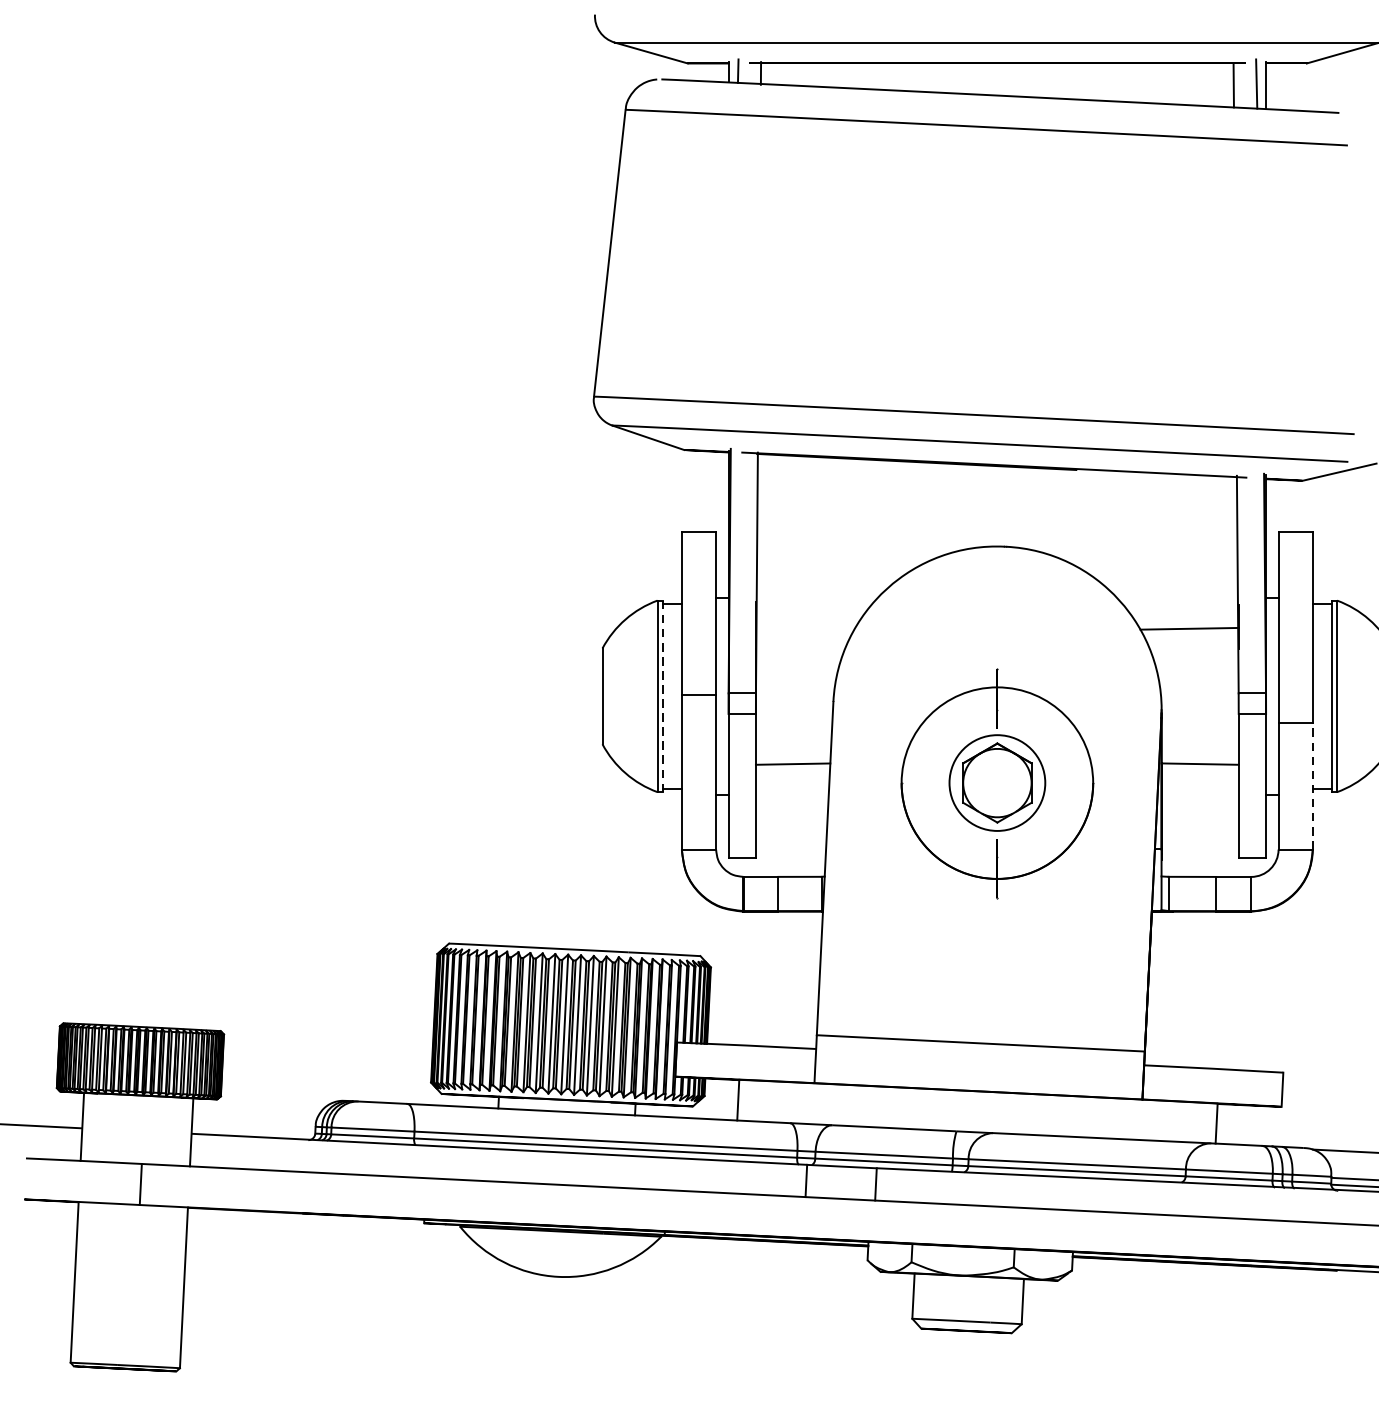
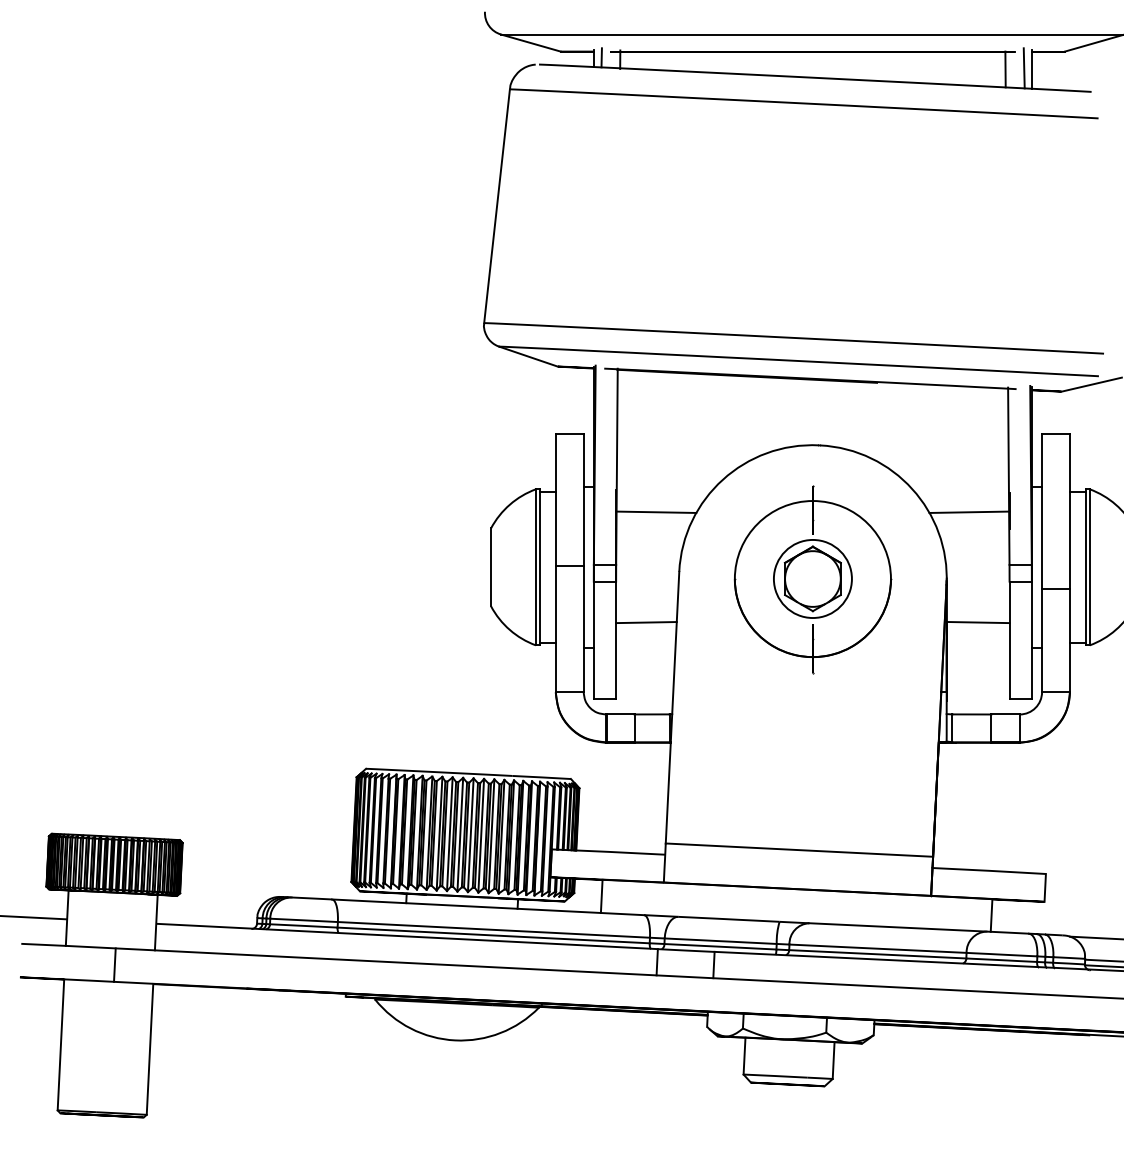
line: (805, 627) -> (656, 511), added
line: (663, 695) -> (540, 566), dashed -> solid
part: (996, 783) -> (812, 579), moved
line: (1312, 786) -> (1069, 640), dashed -> solid

